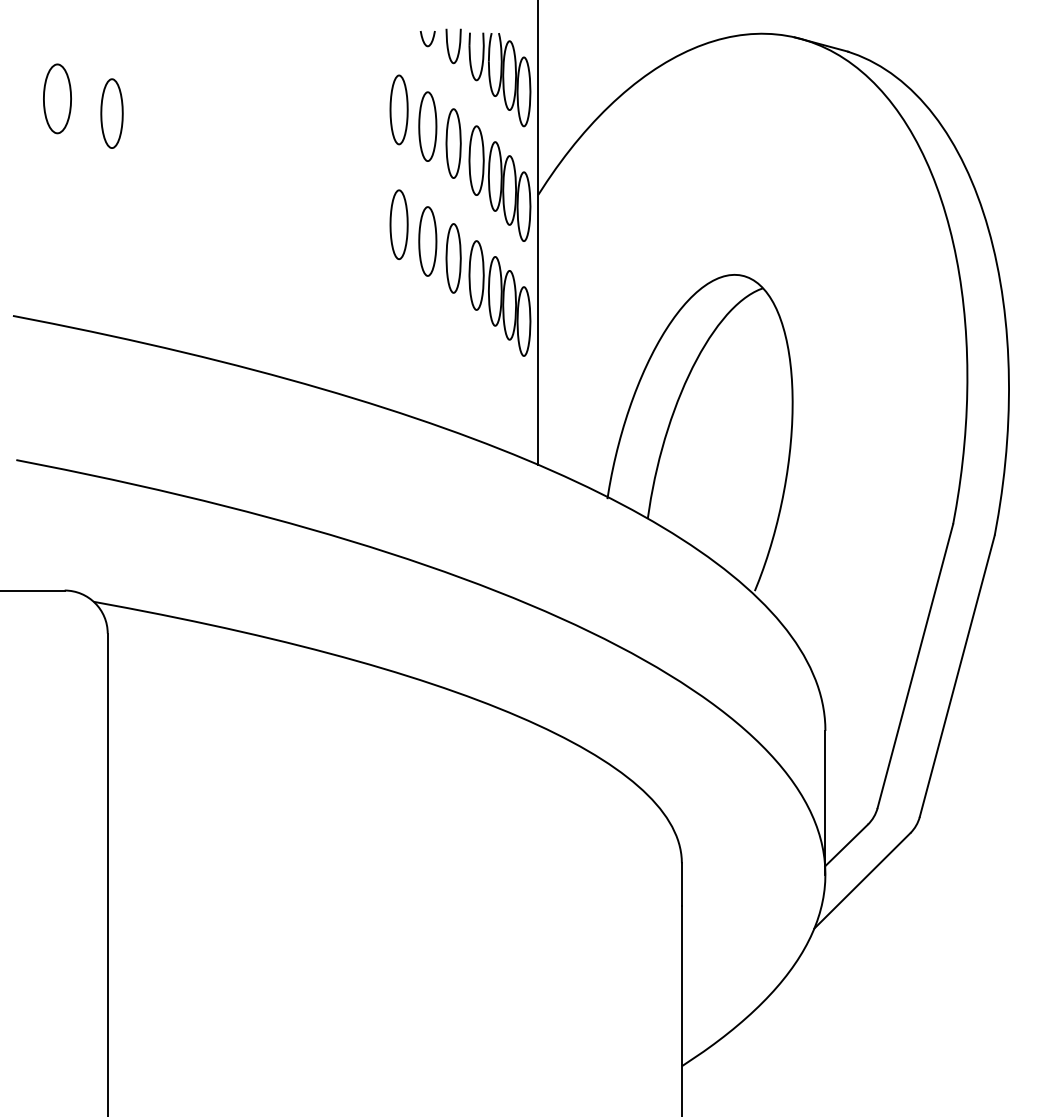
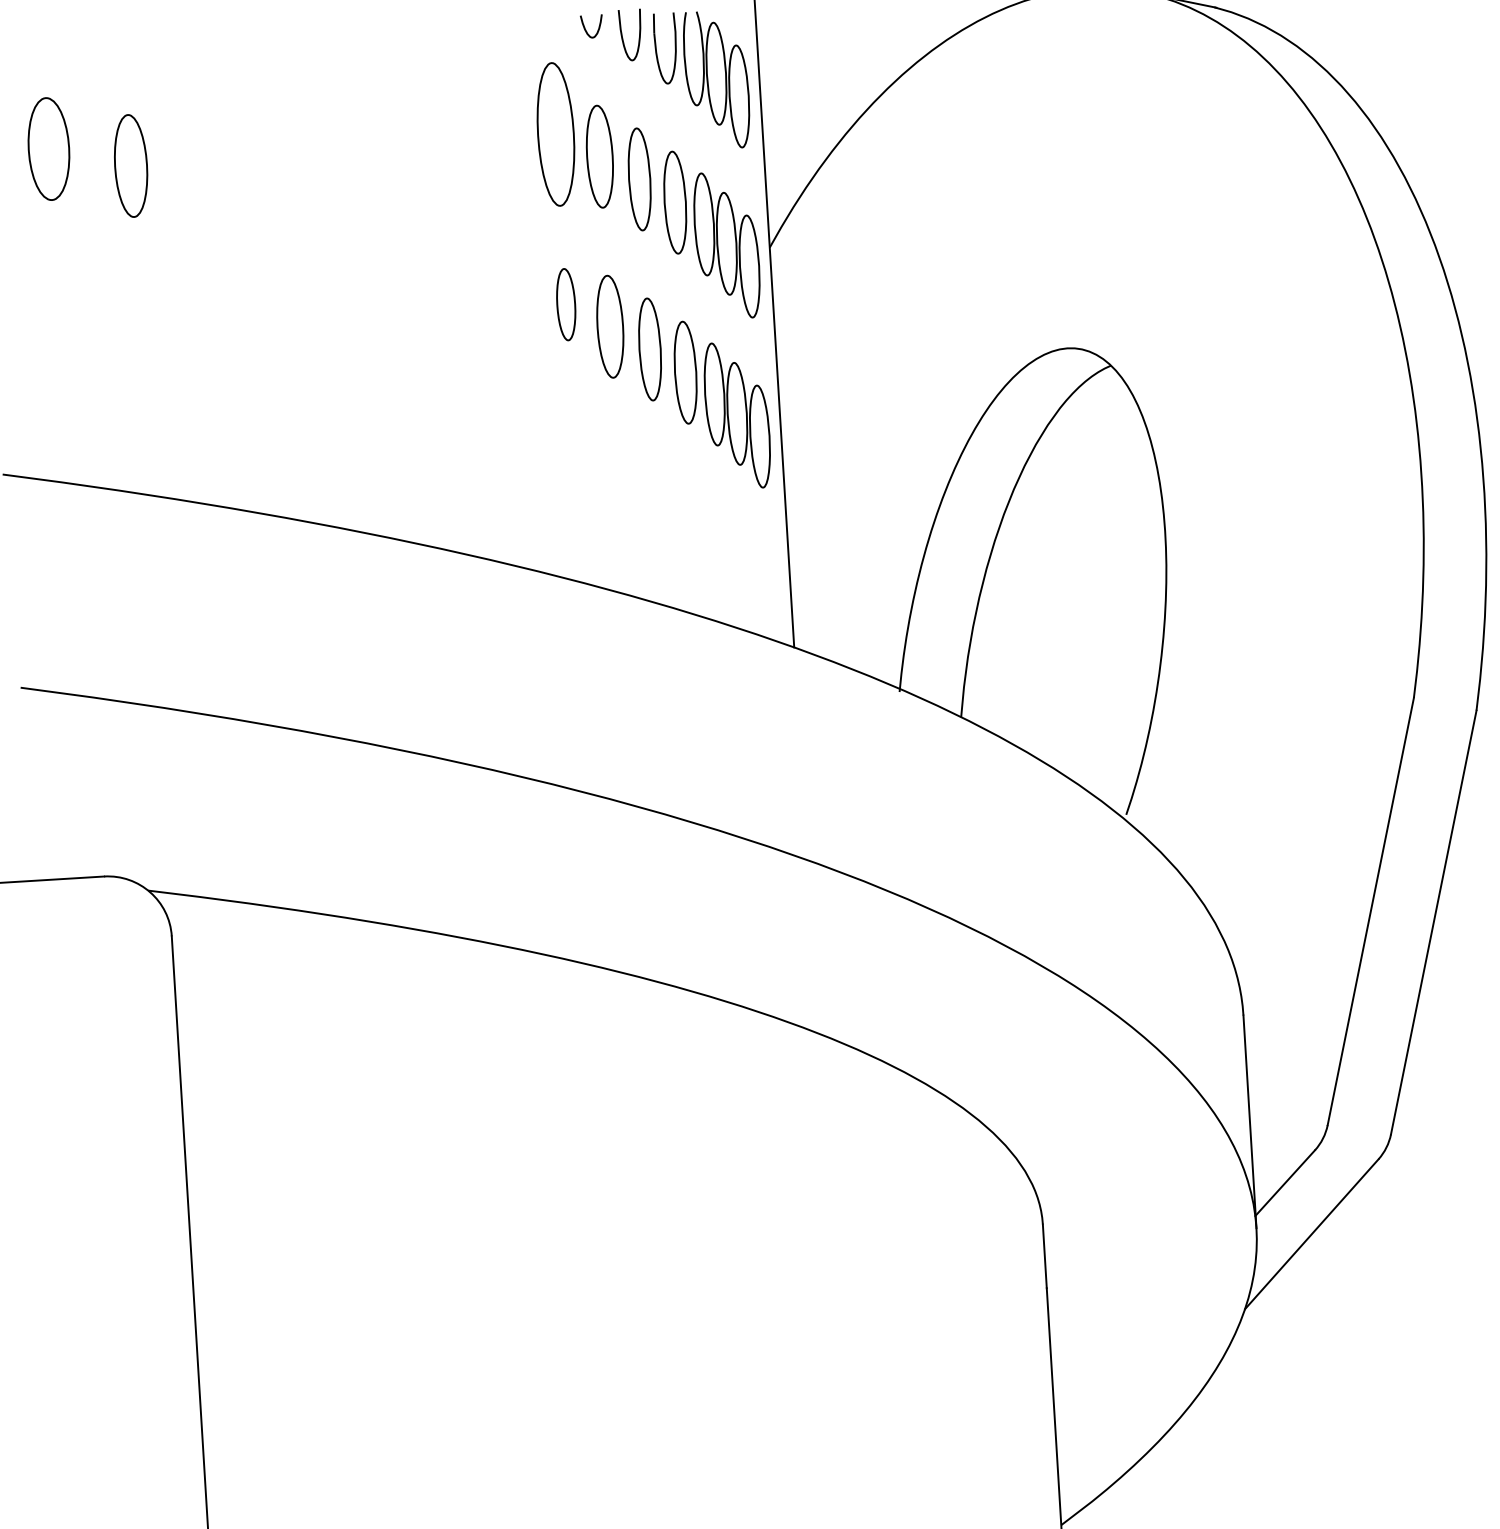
part: (398, 109) -> (554, 133), size x1.4
part: (398, 224) -> (565, 304), size x0.7

